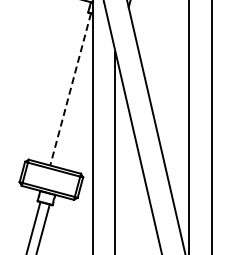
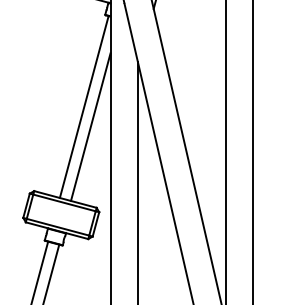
line: (70, 89) -> (84, 107), dashed -> solid
line: (75, 106) -> (90, 127), added

